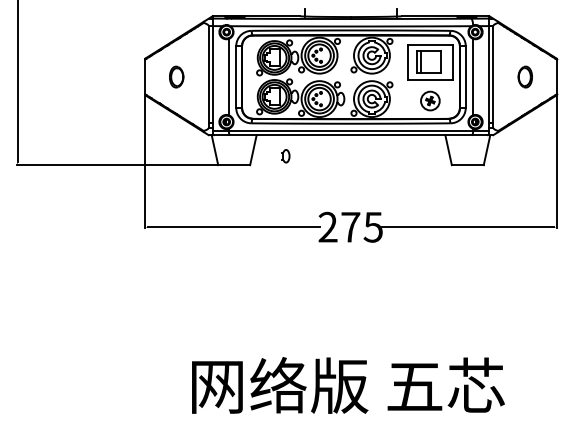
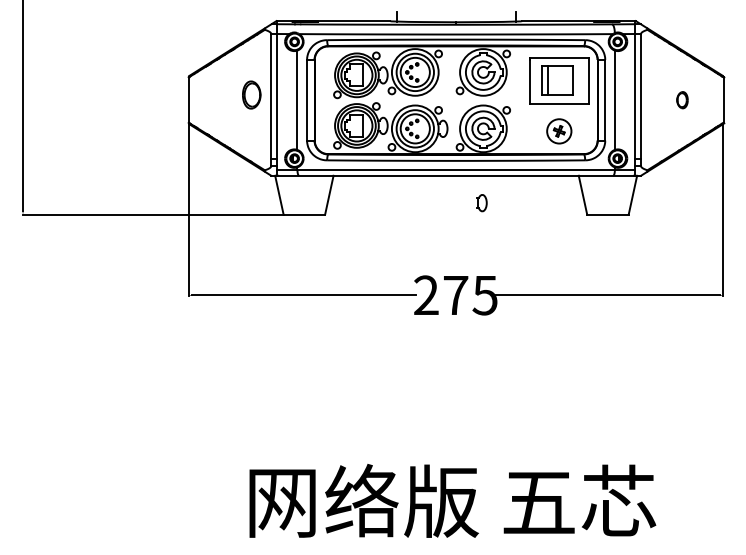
part: (176, 76) -> (251, 94), moved
part: (524, 76) -> (681, 99), size x0.6
part: (285, 156) -> (481, 203), moved

